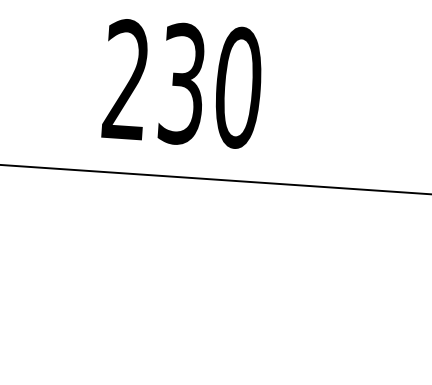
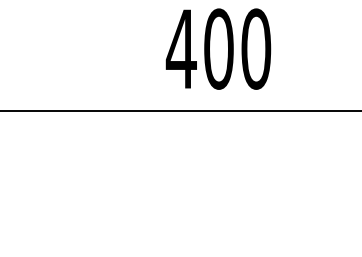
text: (153, 81) -> (199, 48), 230 -> 400

